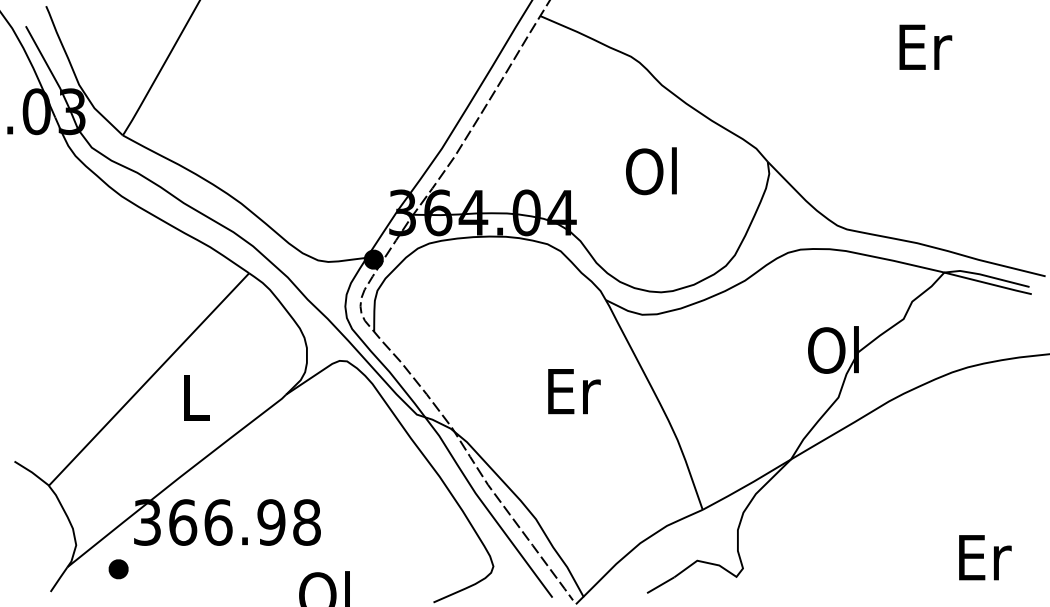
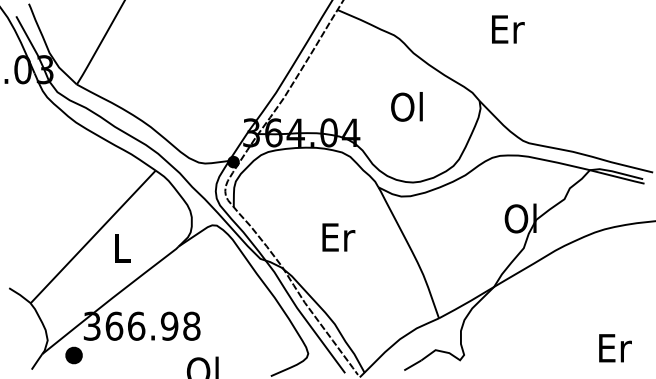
text: (926, 47) -> (508, 29), moved
text: (573, 391) -> (338, 237), moved
part: (119, 569) -> (74, 355), size x1.4

